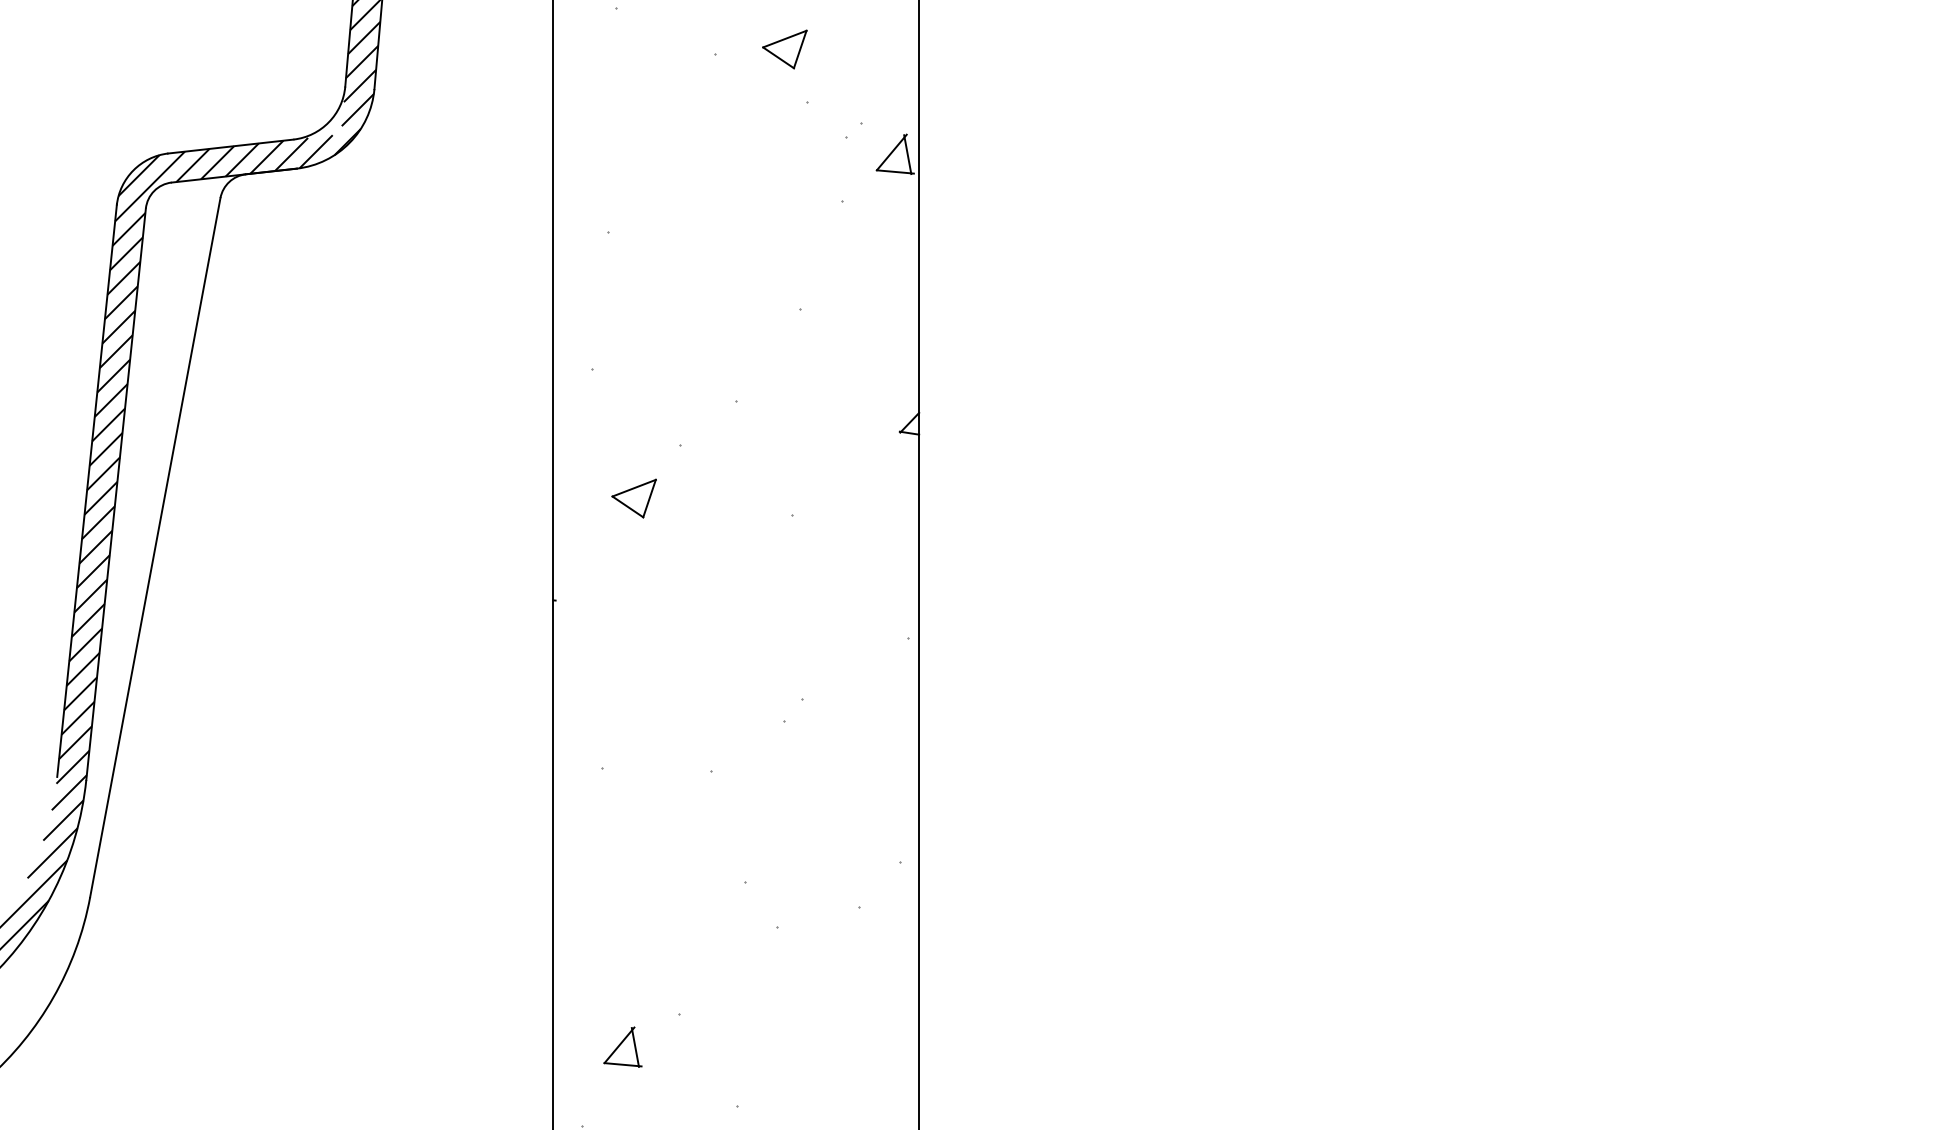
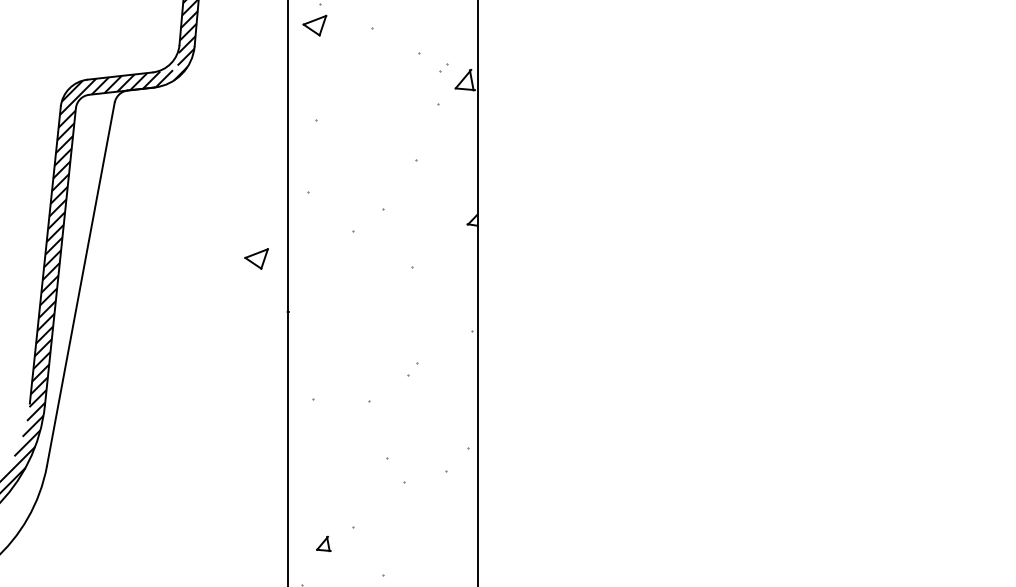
part: (784, 49) -> (314, 25), moved
part: (633, 497) -> (256, 258), moved
part: (622, 1046) -> (323, 543), size x0.7

